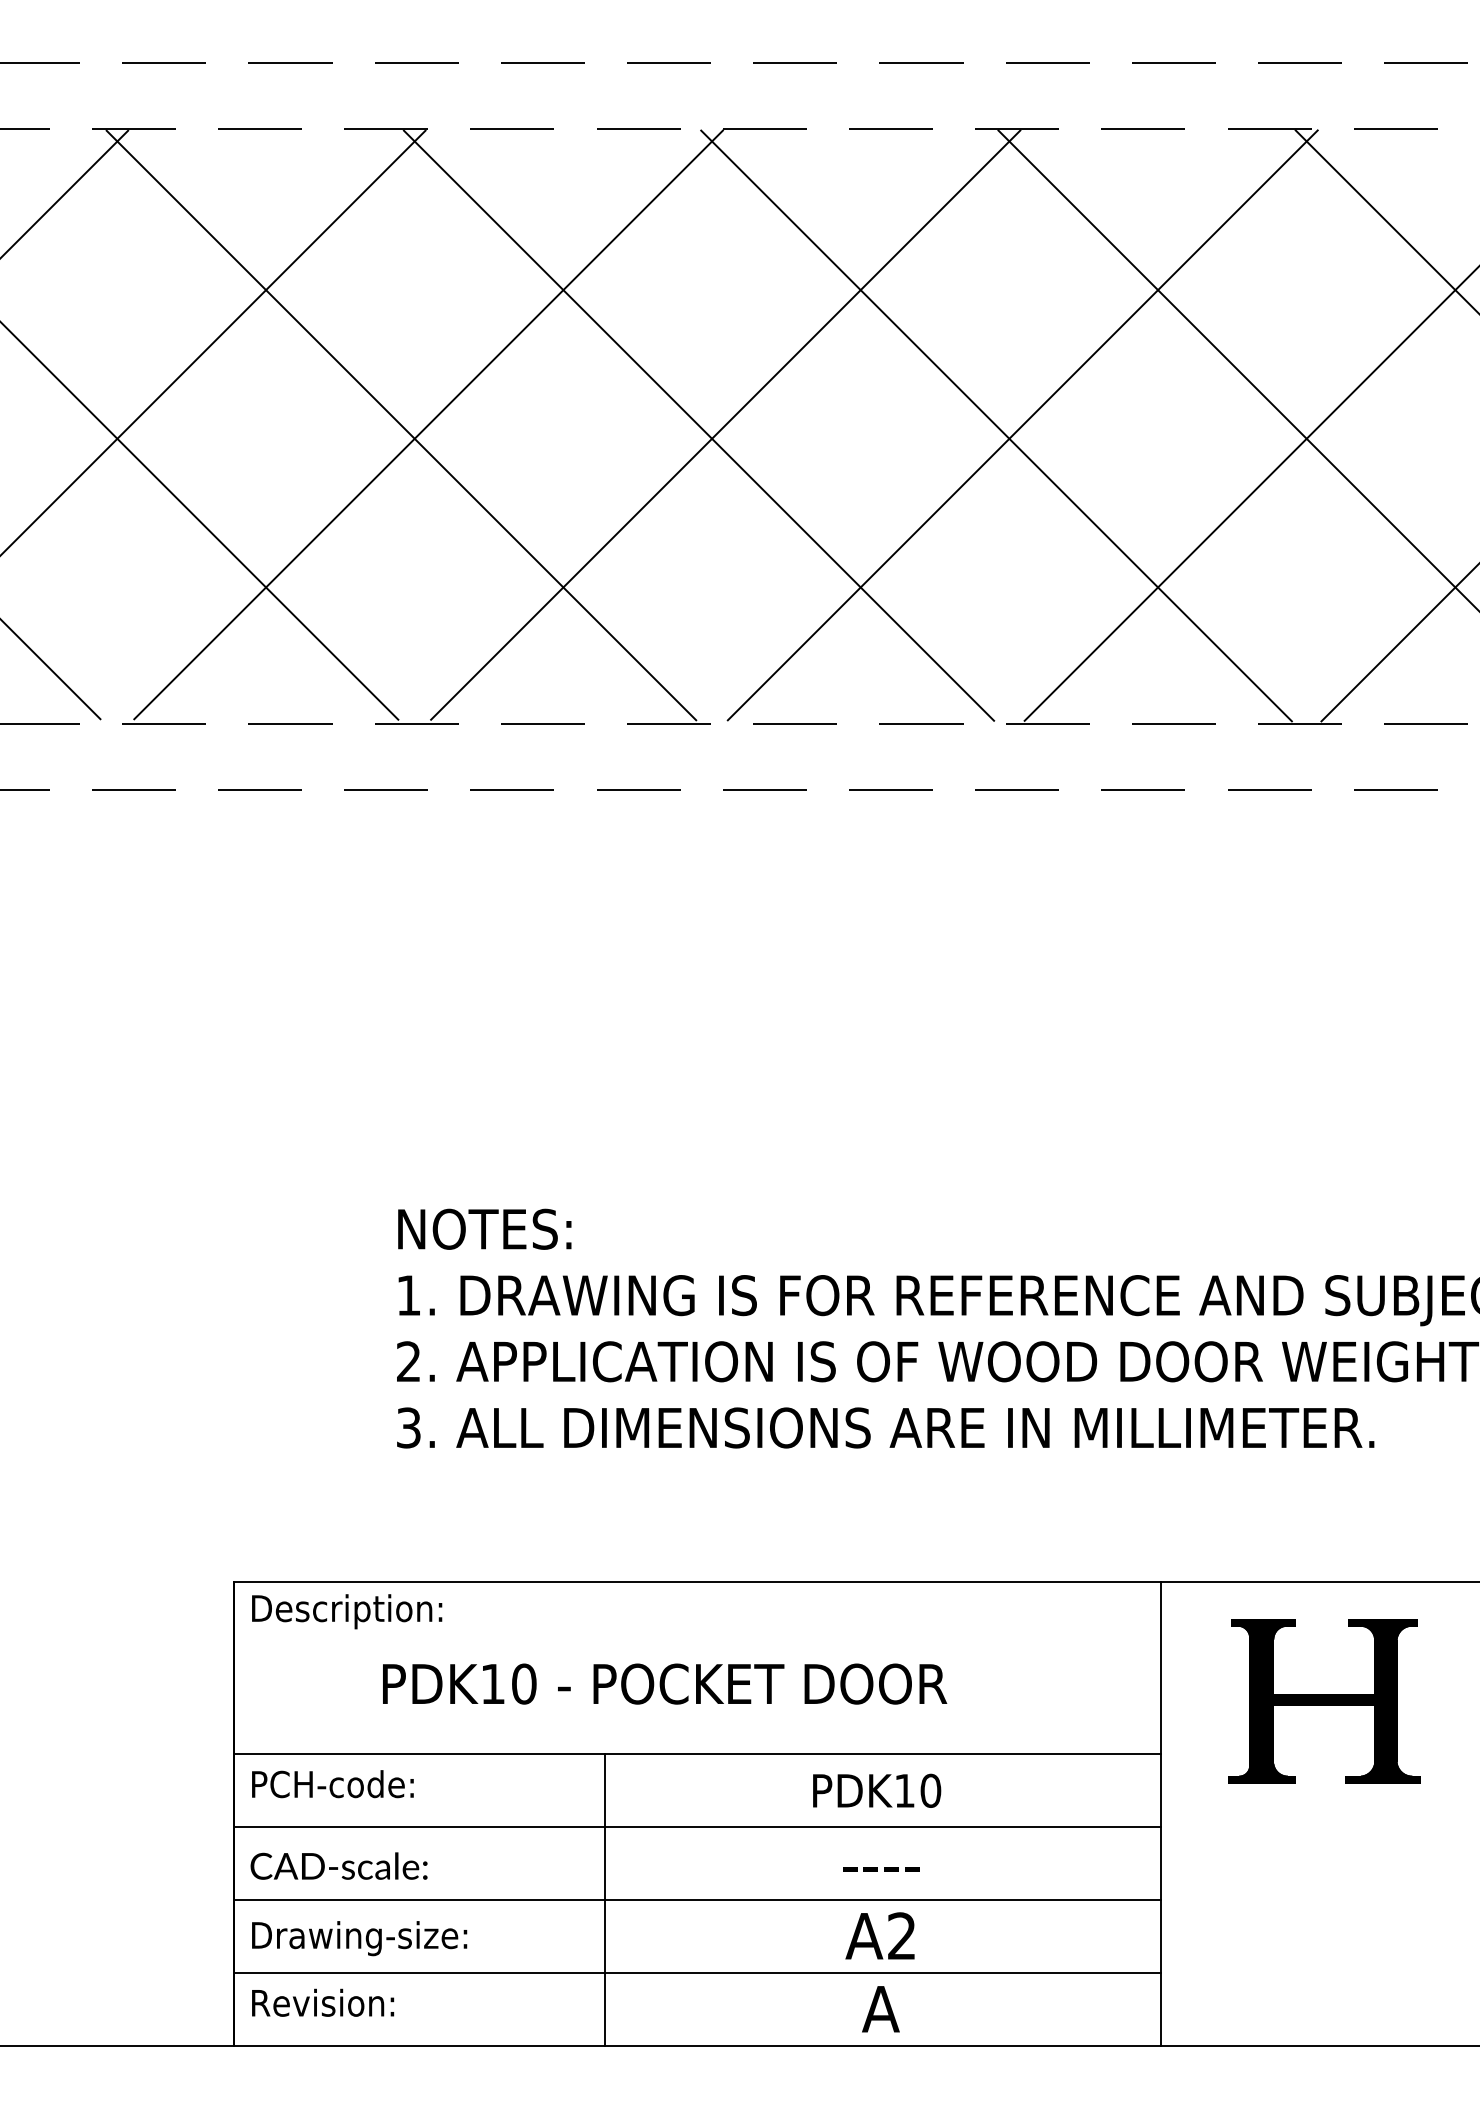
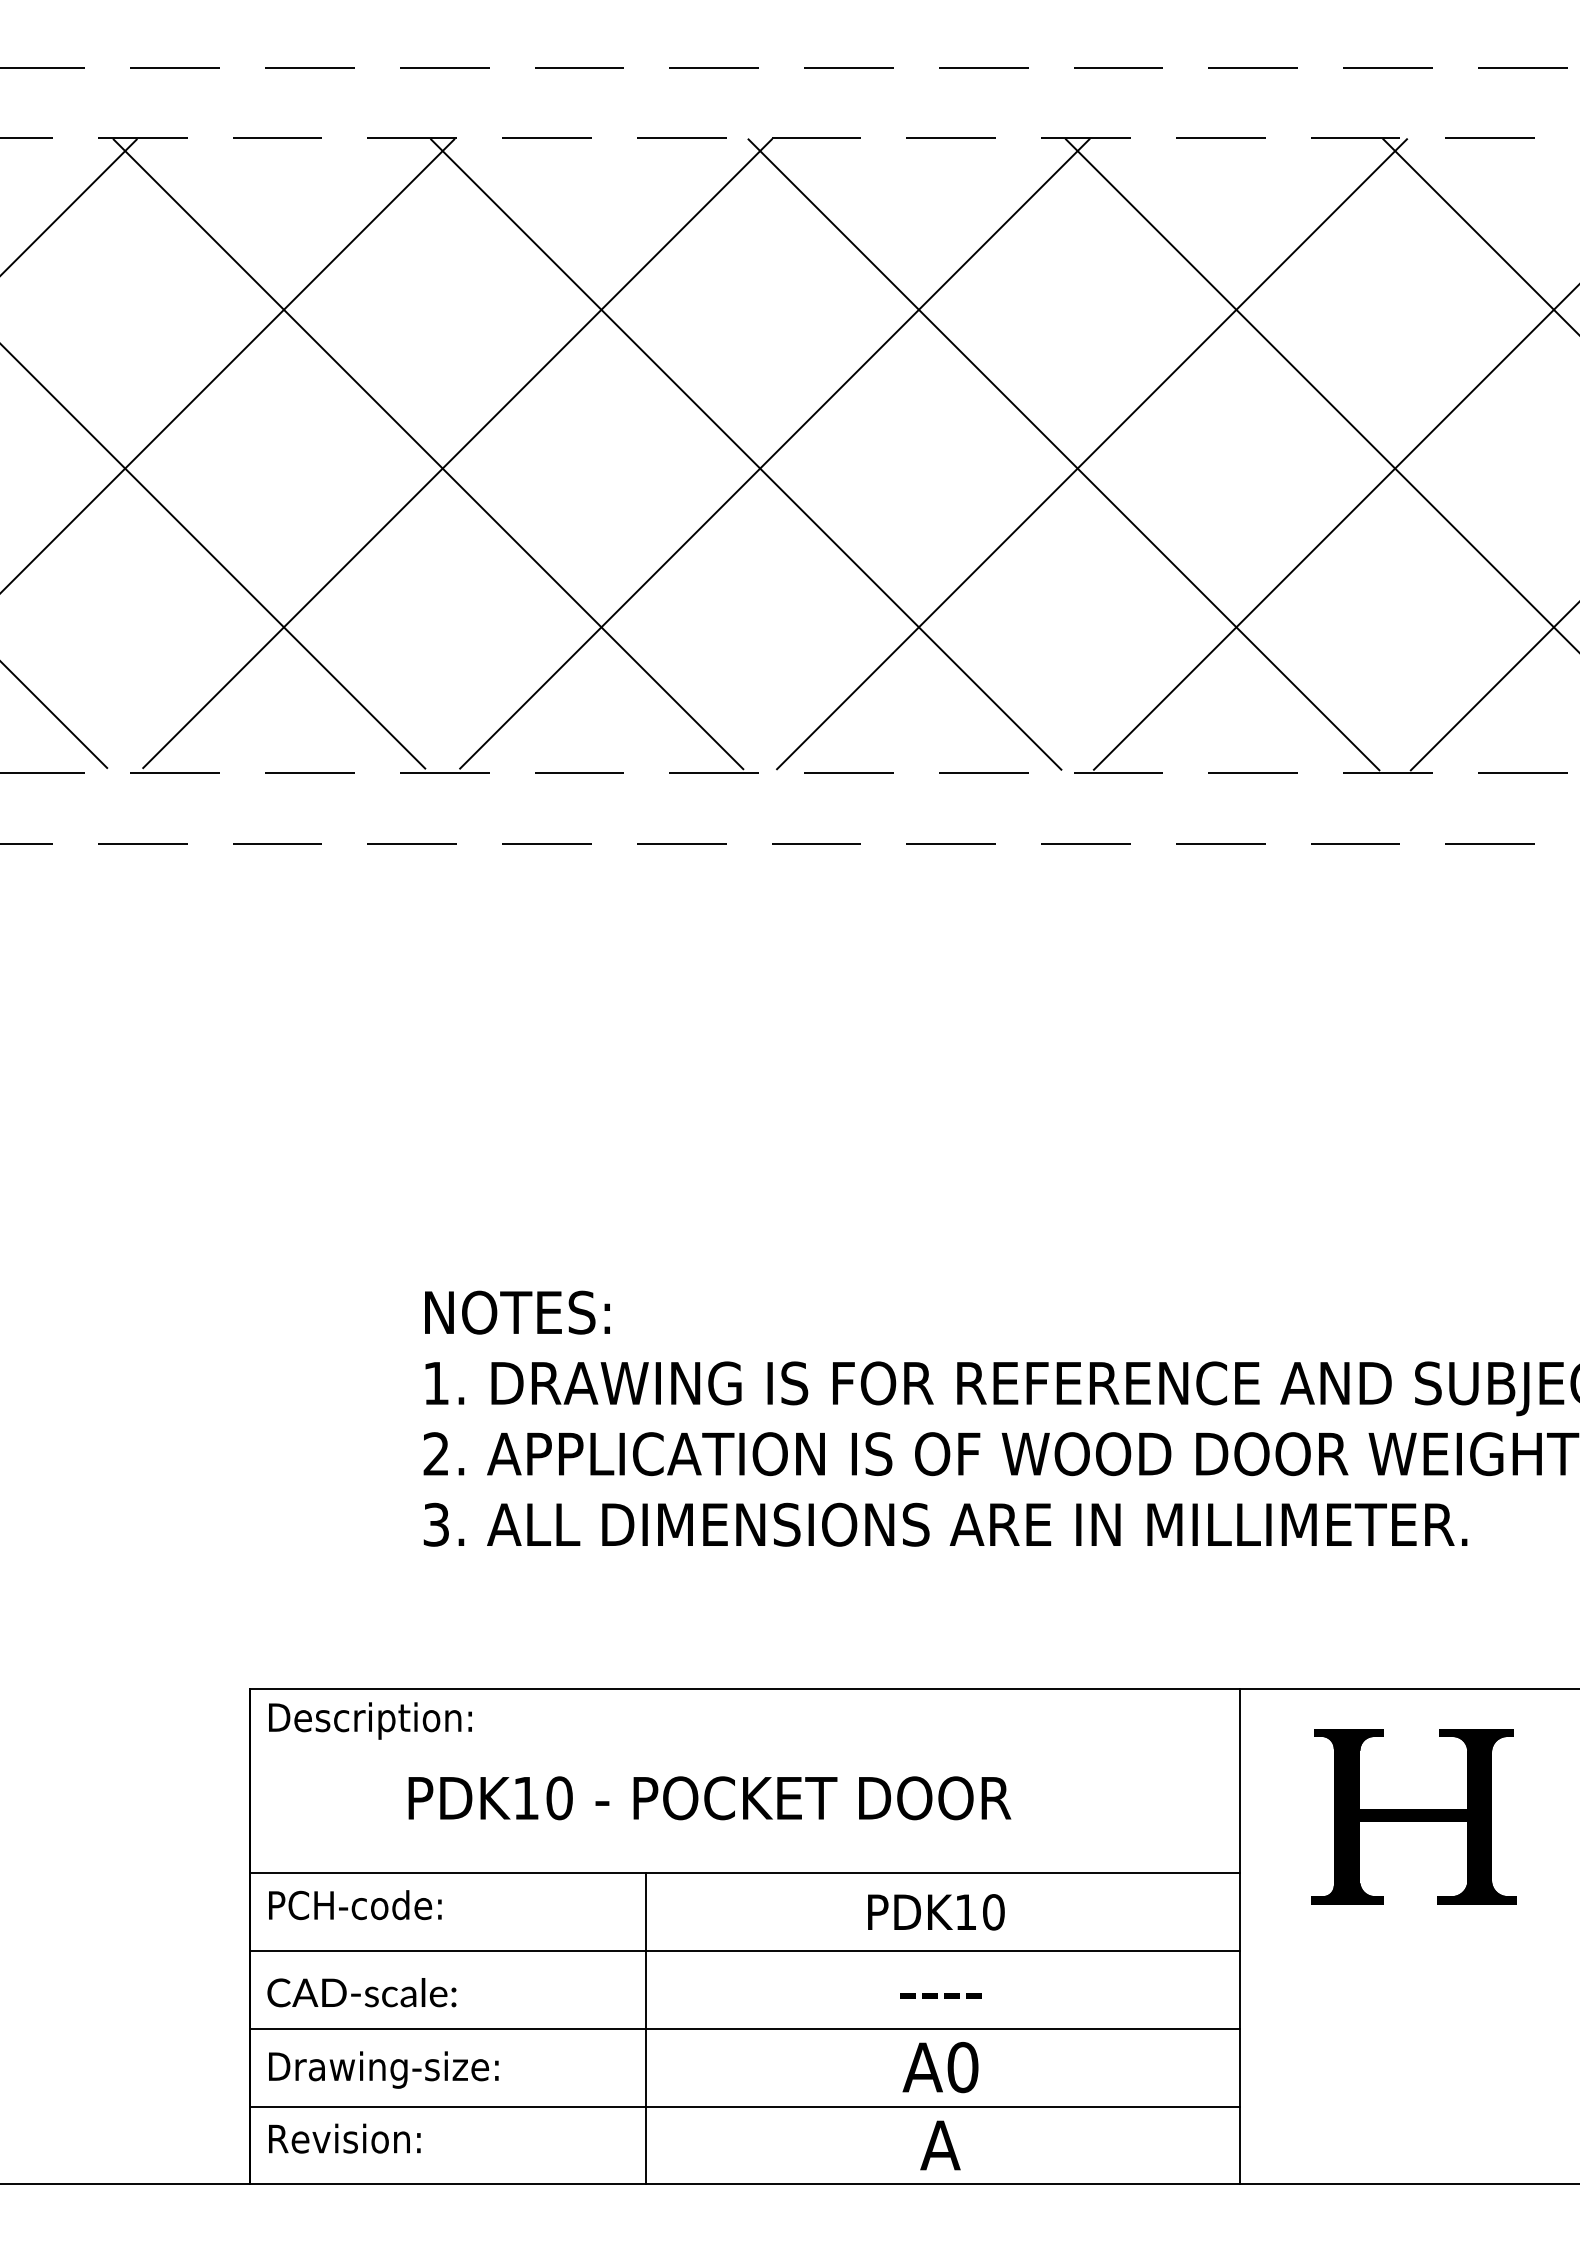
text: (901, 1936) -> (962, 2067), A2 -> A0

